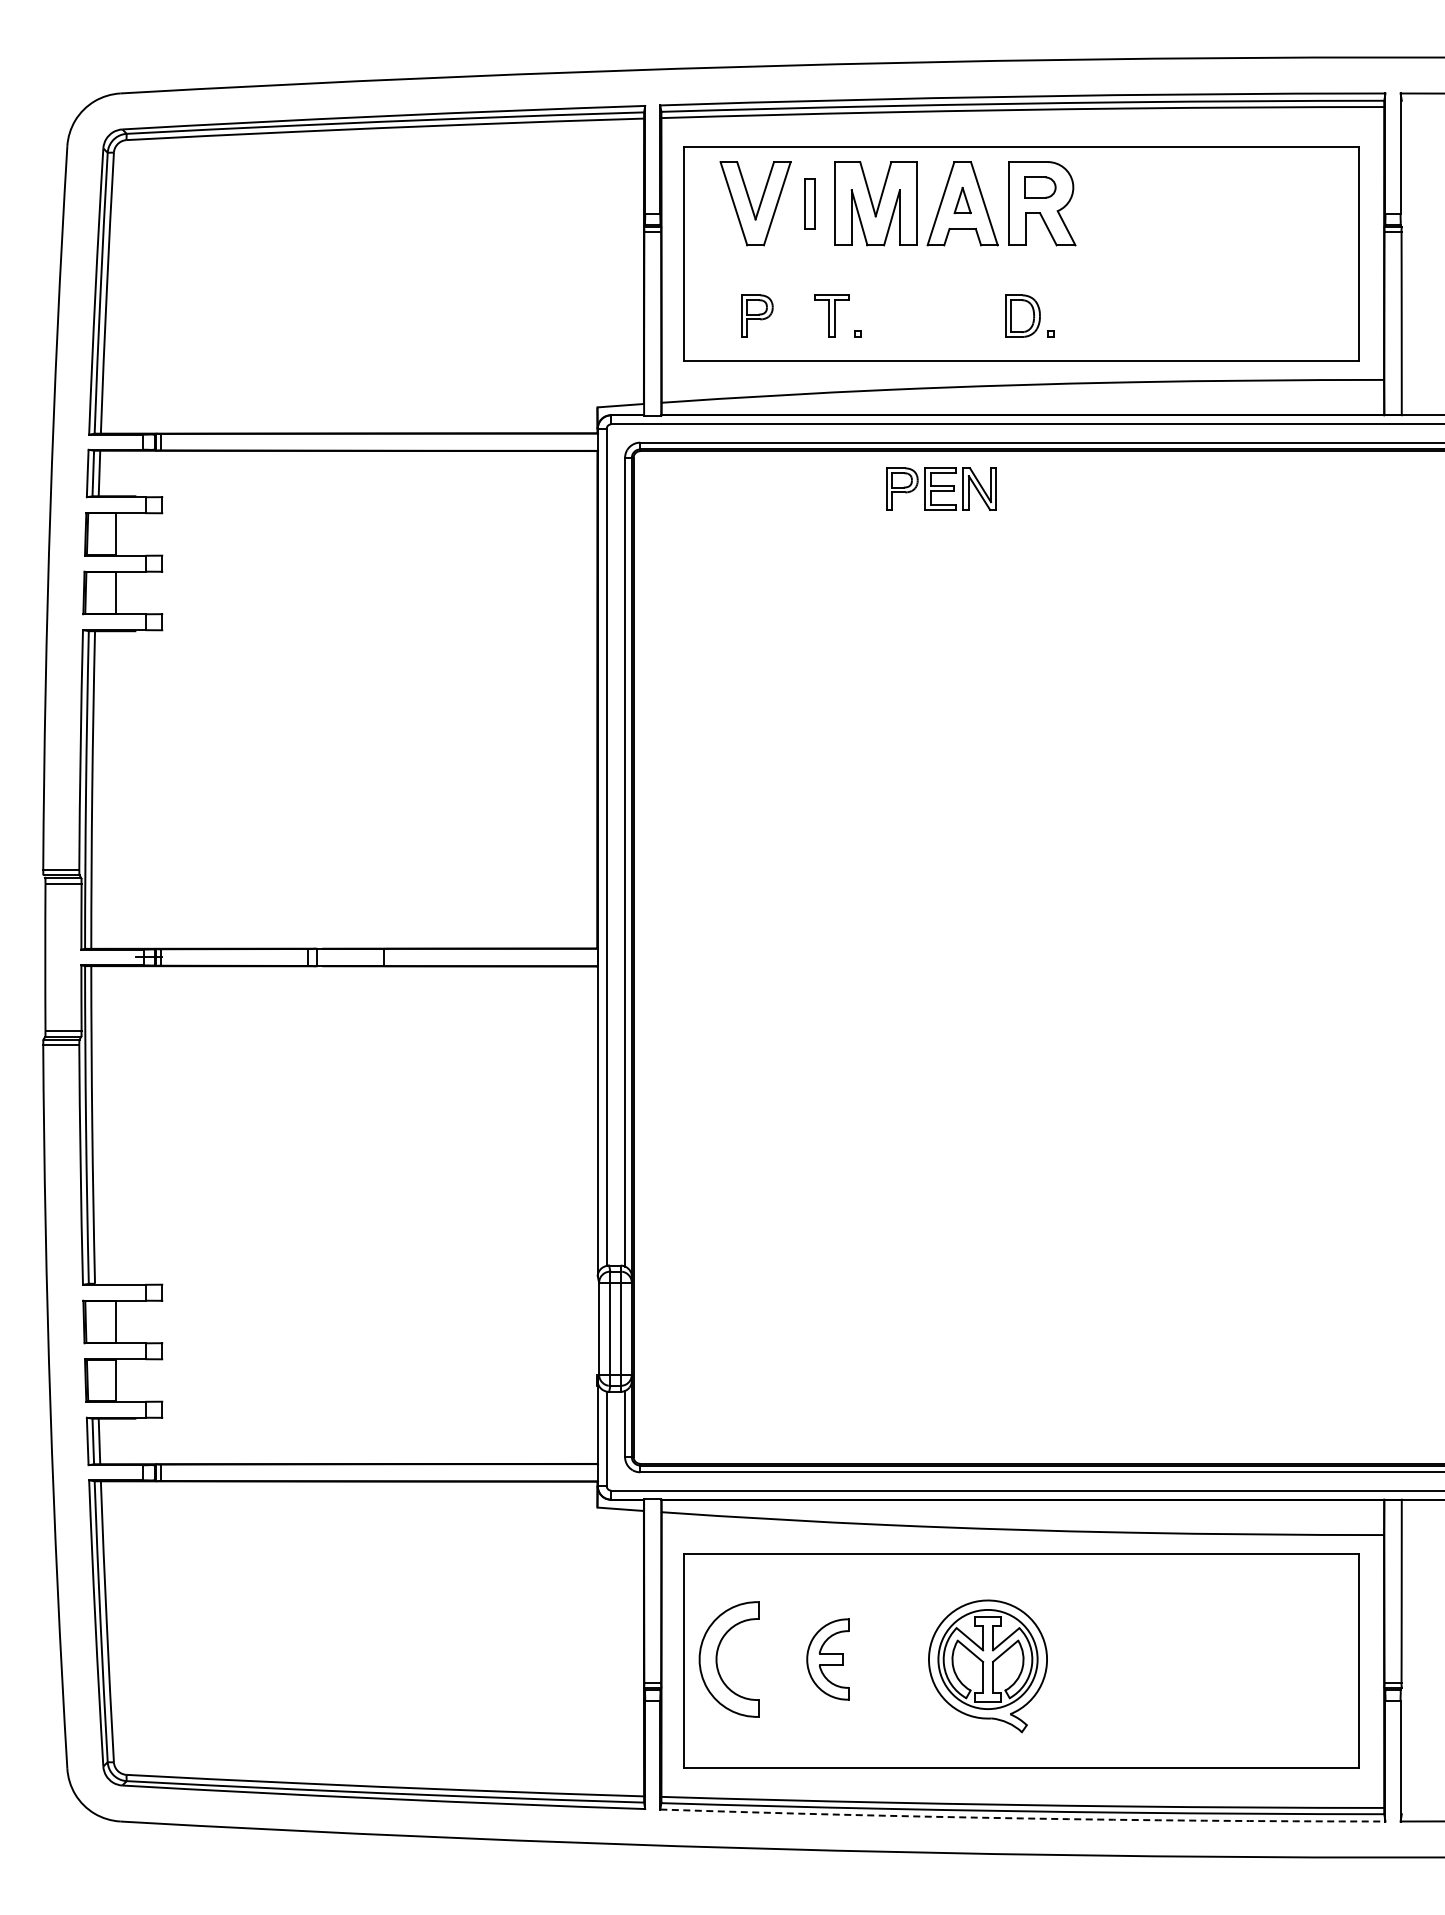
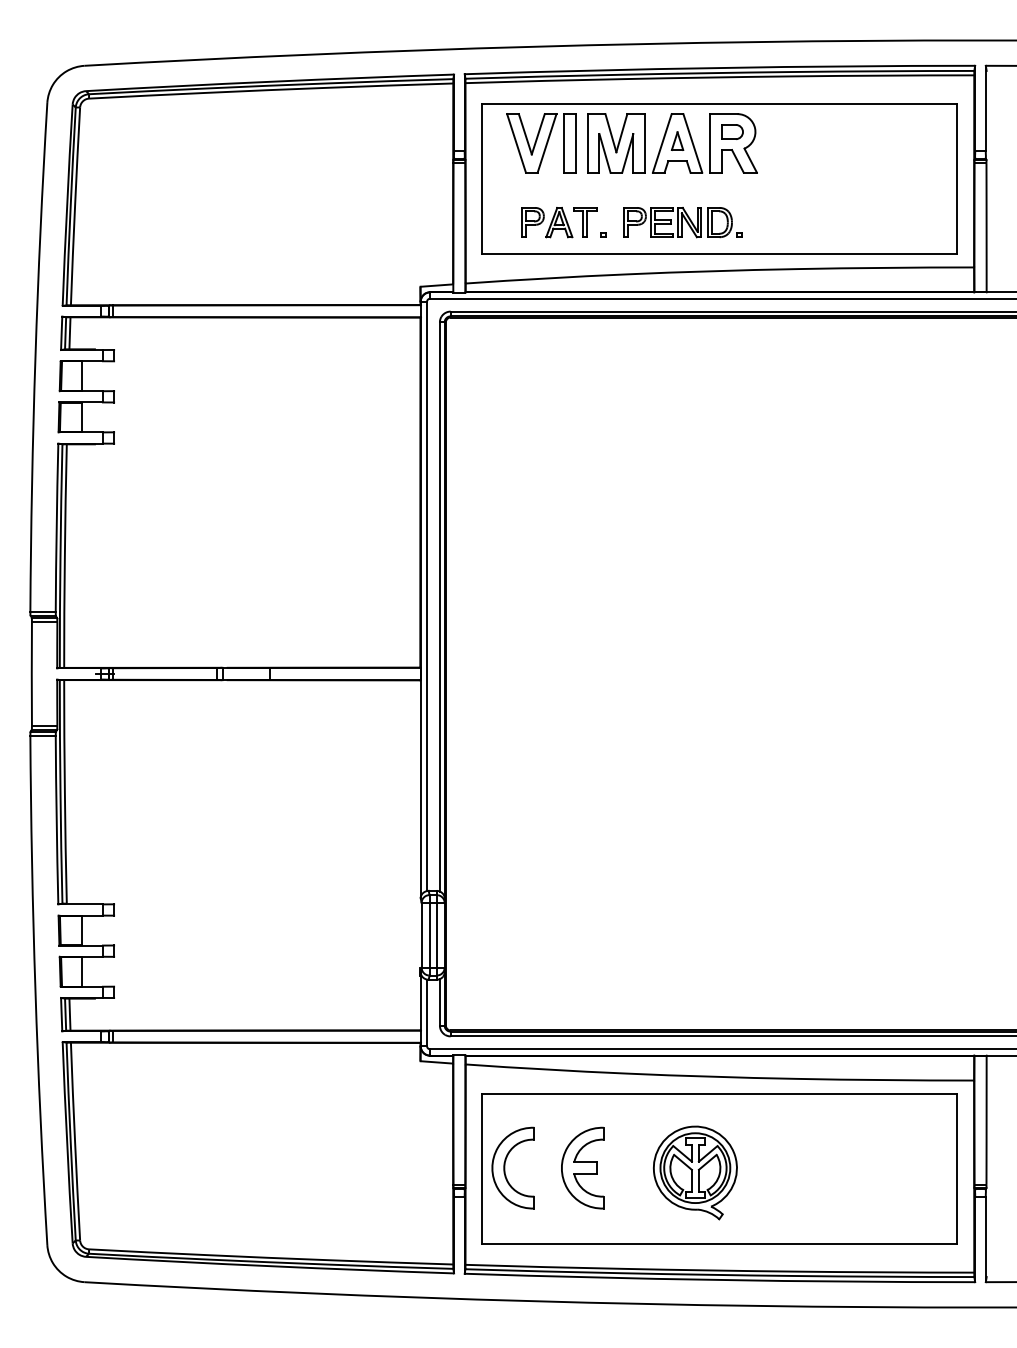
part: (809, 203) -> (569, 143), size x1.67
part: (794, 315) -> (559, 222), added
part: (941, 488) -> (662, 222), moved
part: (827, 1659) -> (582, 1168), size x1.43
arc: (1022, 1818) -> (719, 1280), dashed -> solid

